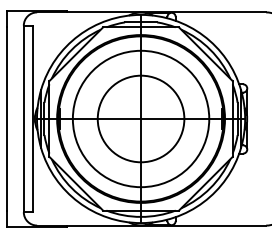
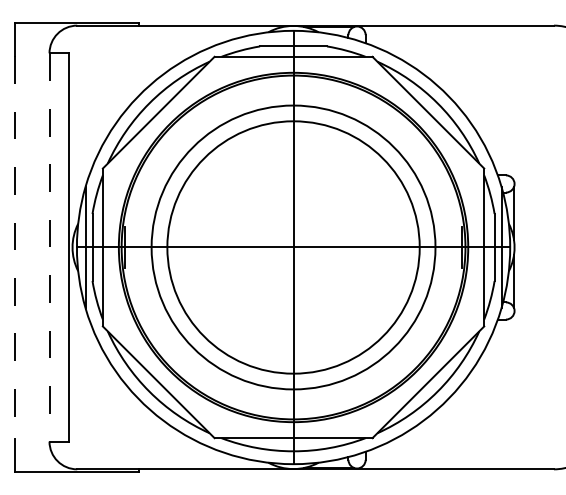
line: (7, 118) -> (15, 246), solid -> dashed
circle: (140, 118) -> (292, 246), size x1.4
line: (23, 119) -> (48, 248), solid -> dashed

